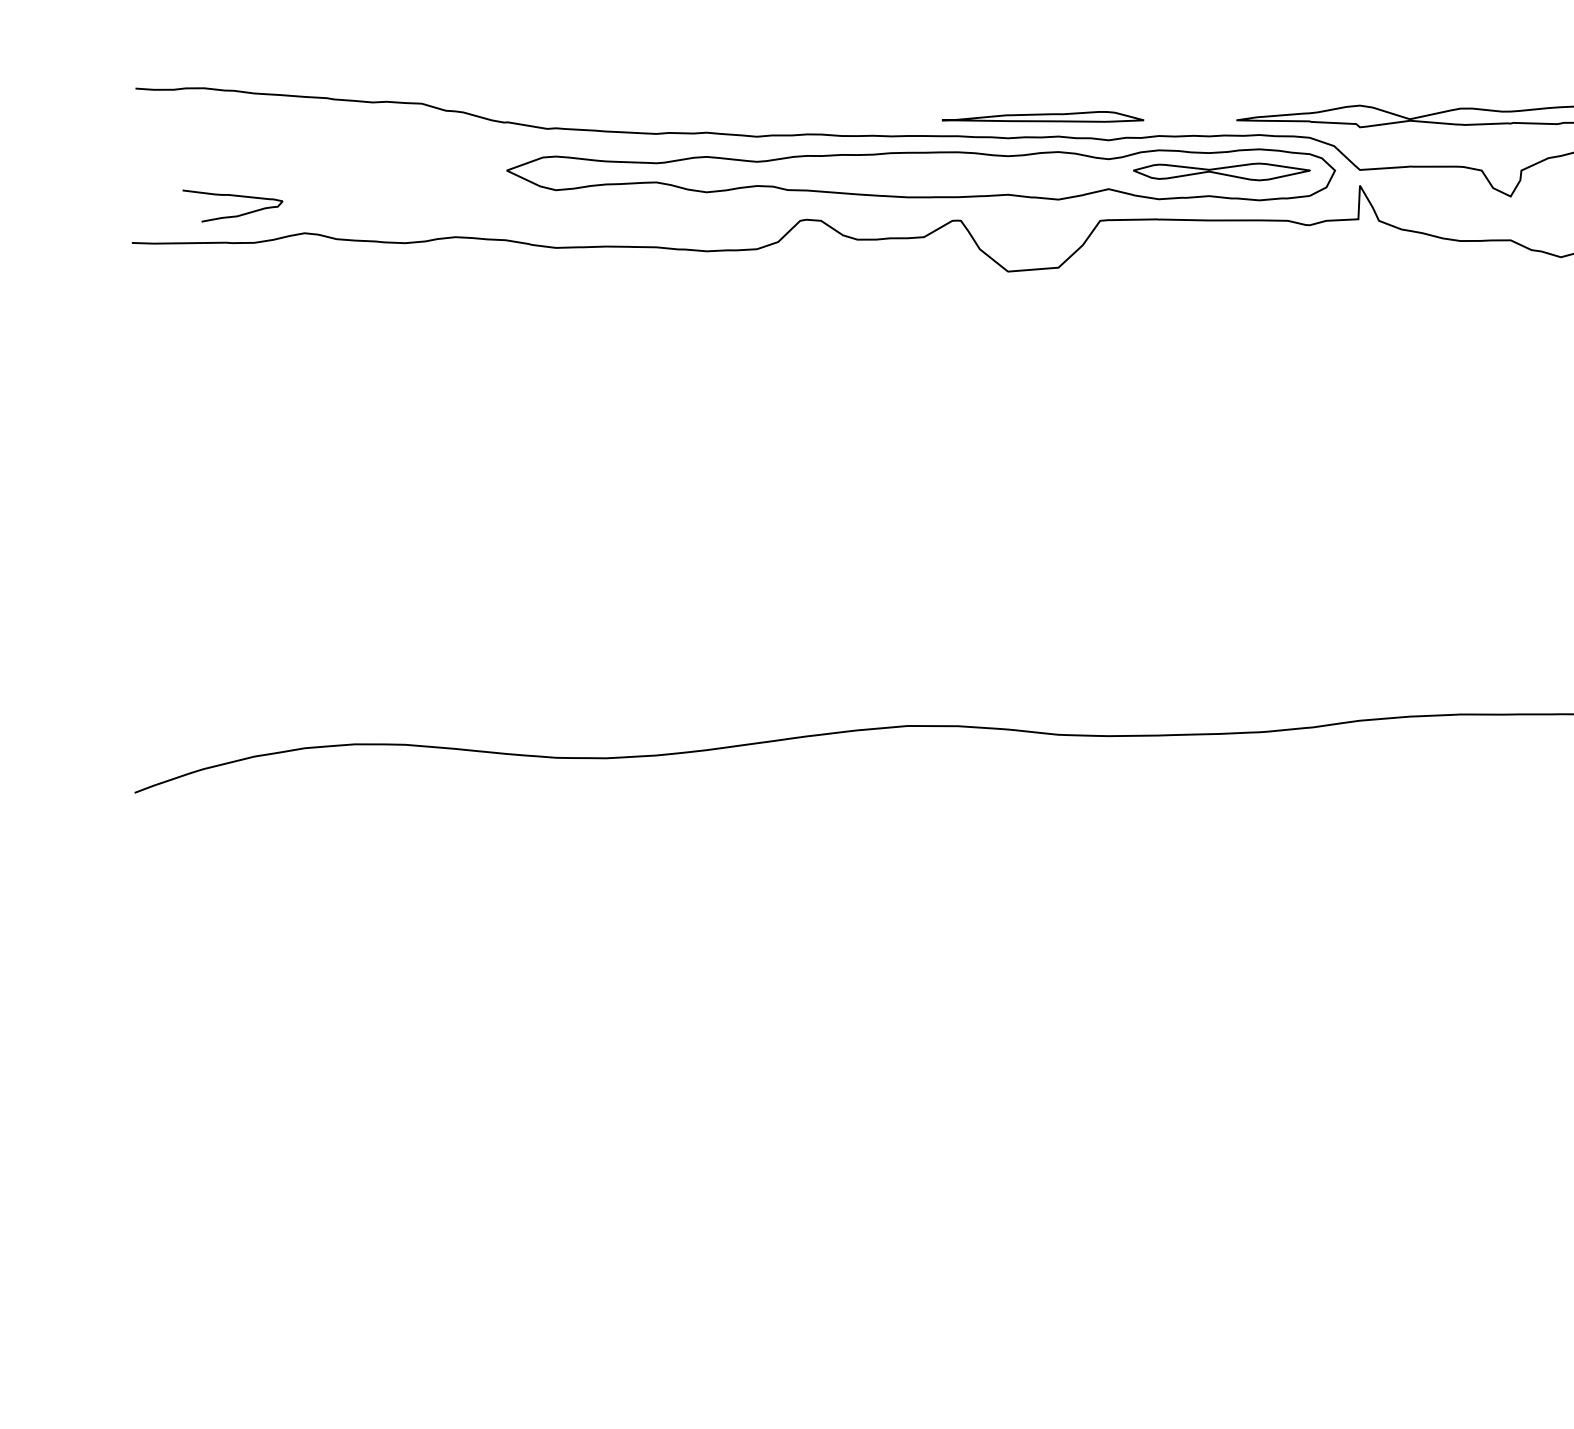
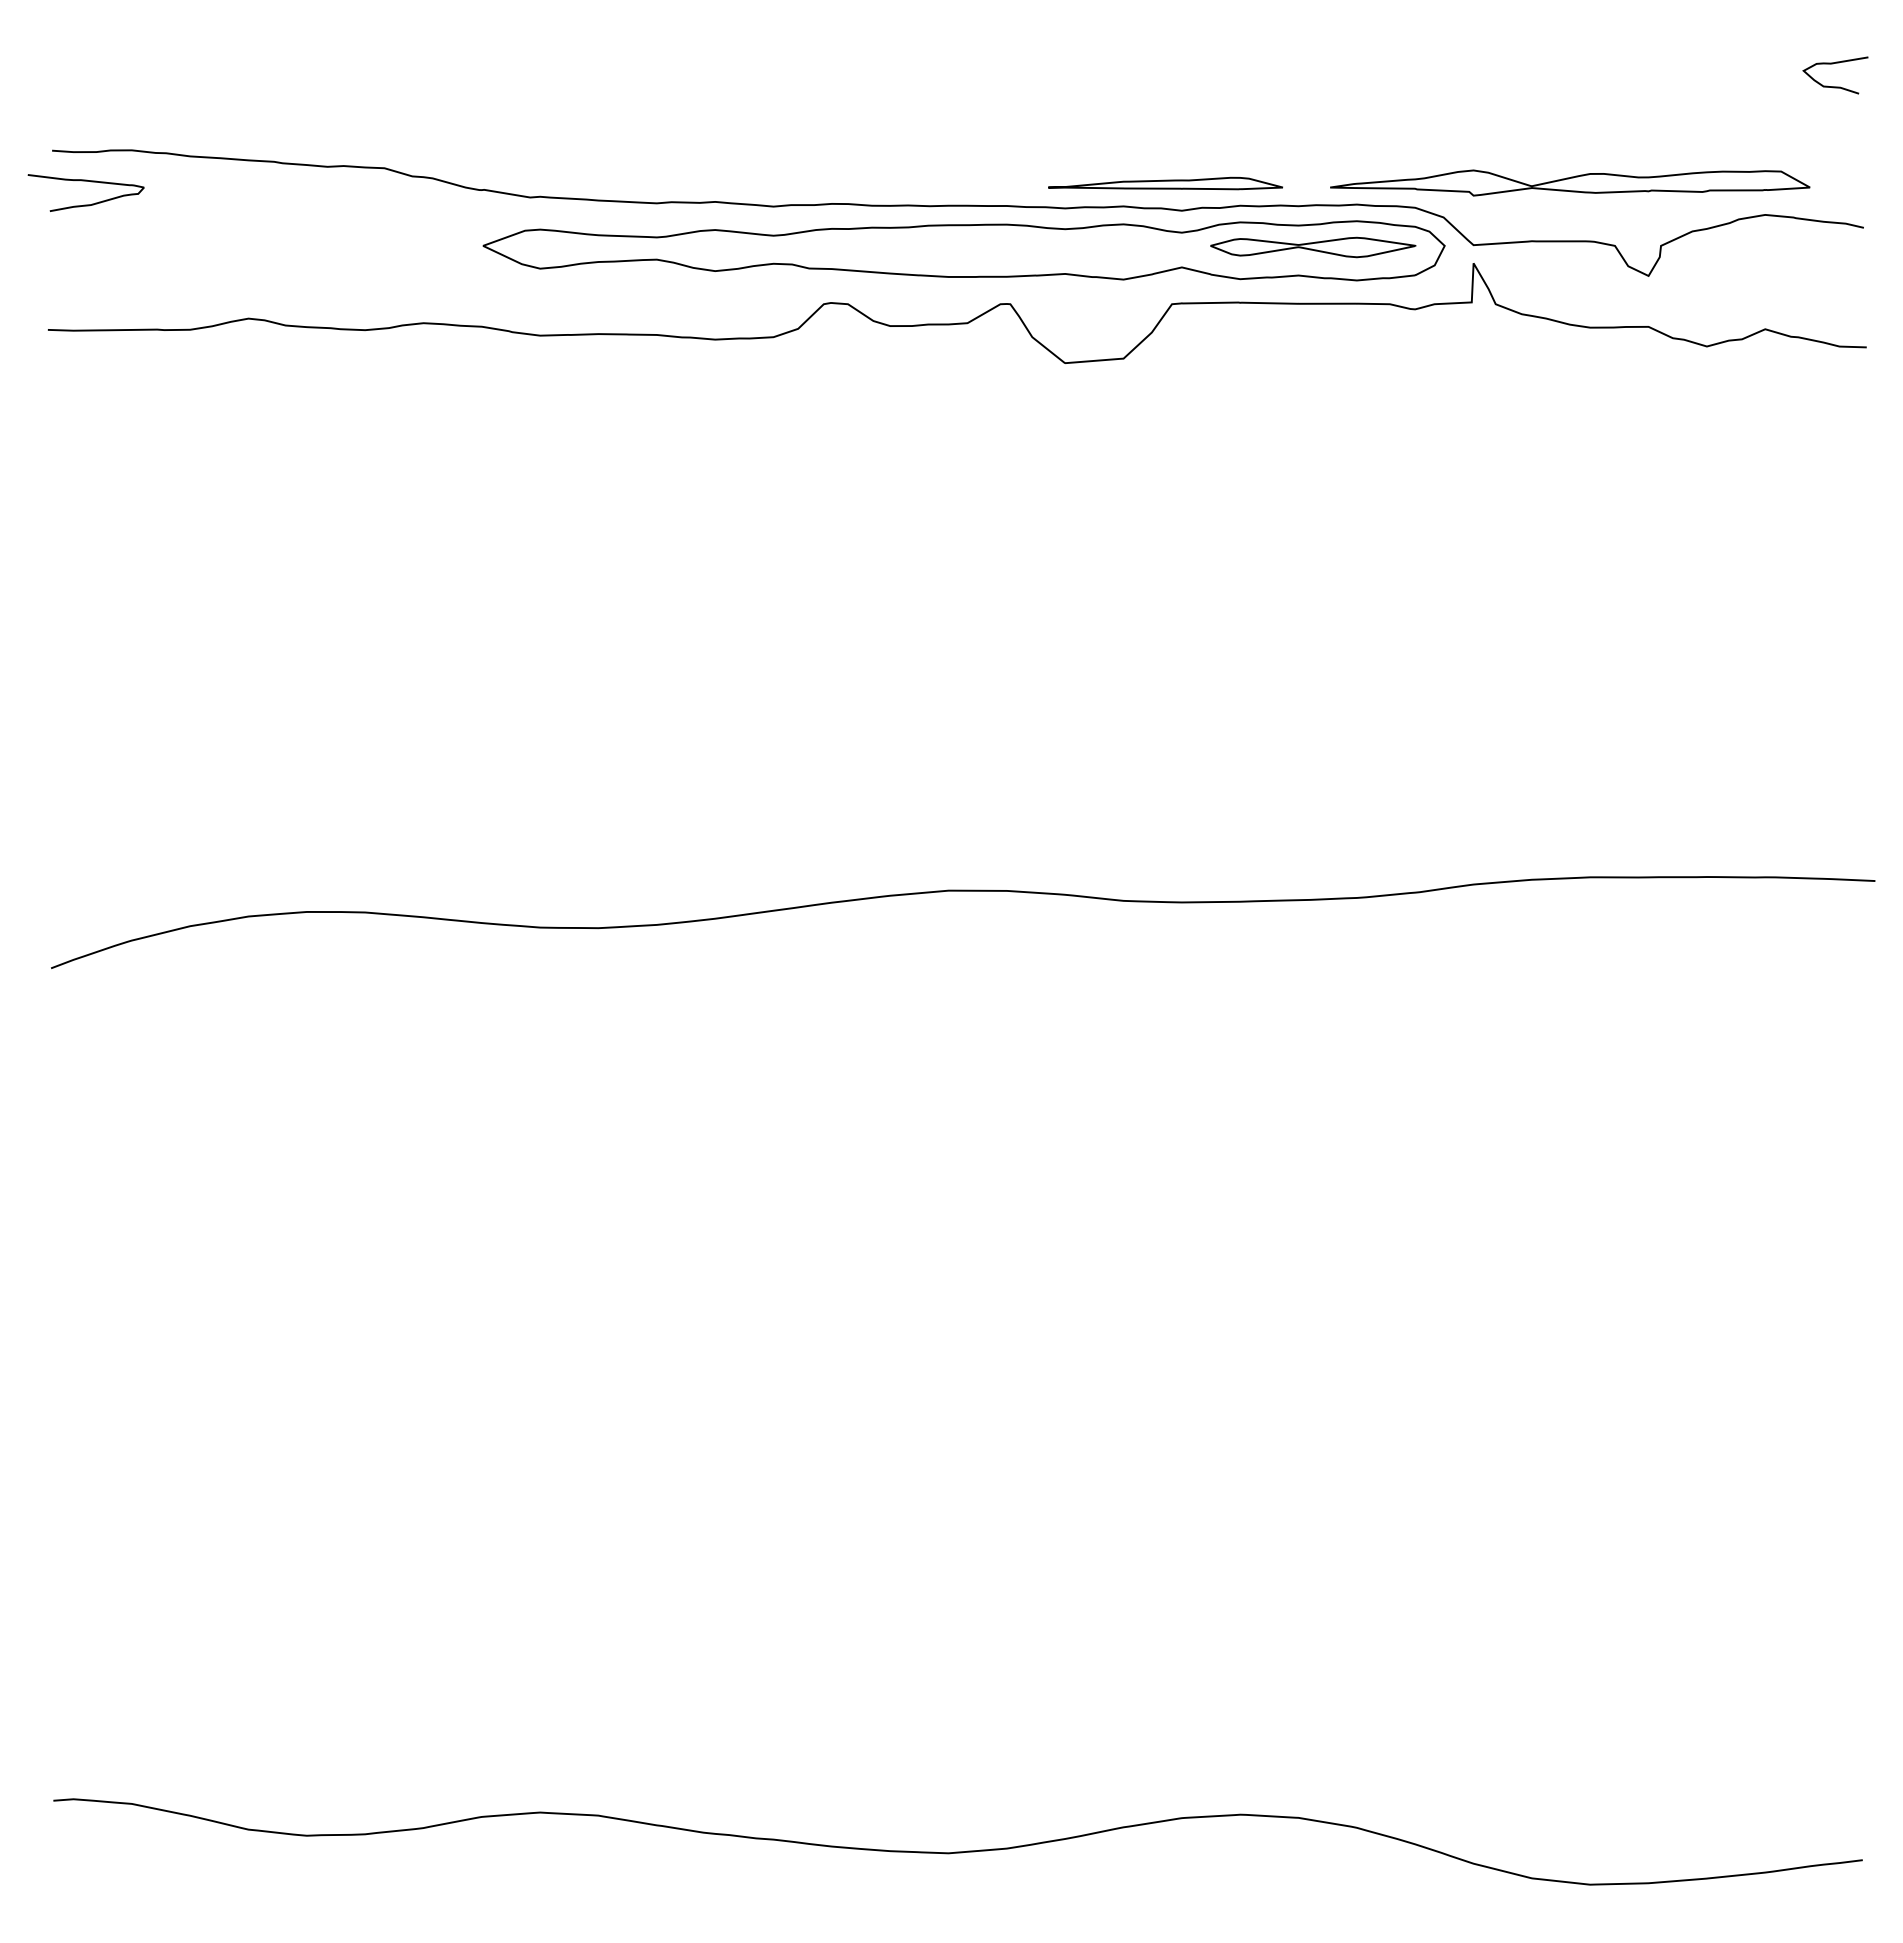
part: (1042, 116) -> (1165, 183), moved
curve: (232, 196) -> (85, 181), moved

